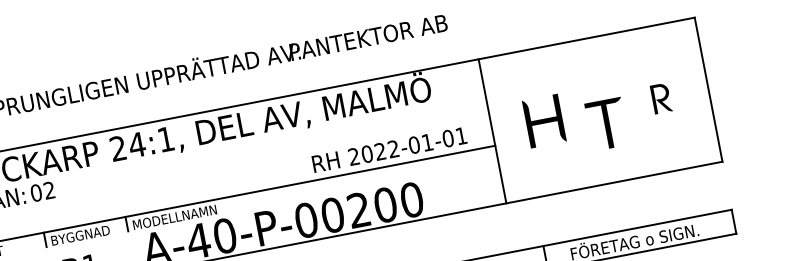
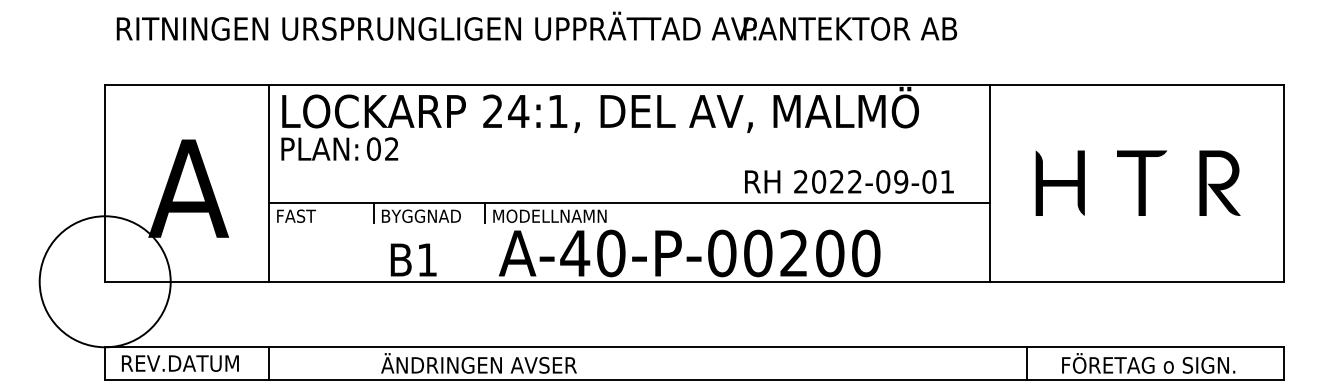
part: (660, 98) -> (1219, 182), size x1.67
part: (607, 123) -> (1142, 182), moved
text: (427, 142) -> (901, 181), 2022-01-01 -> 2022-09-01

